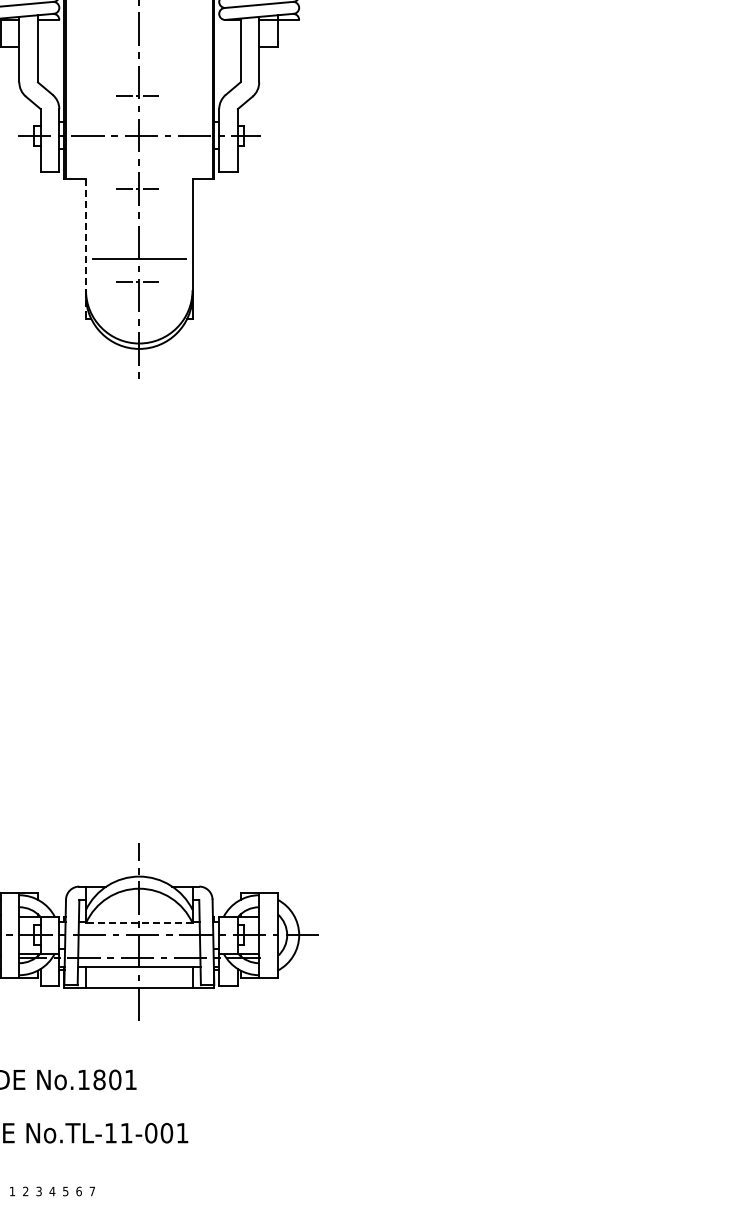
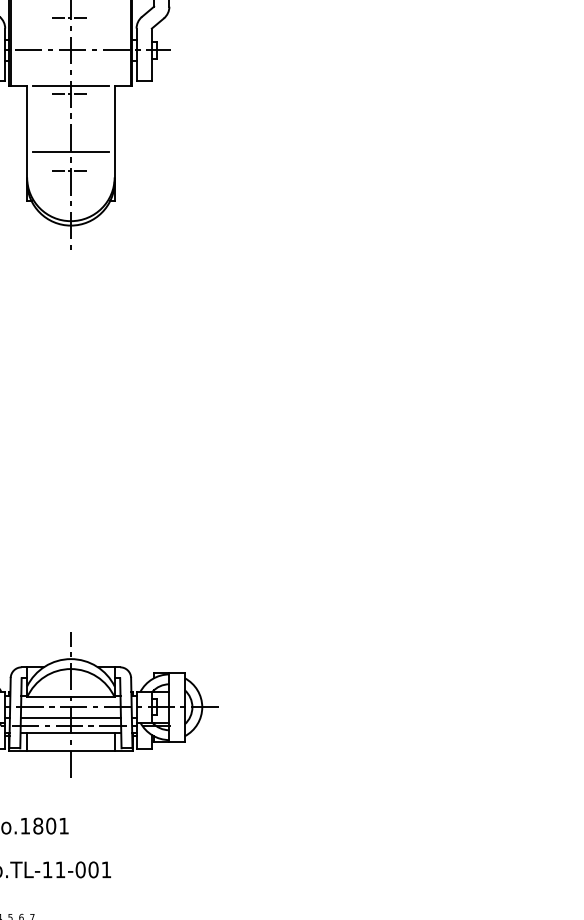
line: (138, 179) -> (70, 86), added
line: (85, 249) -> (26, 143), dashed -> solid
line: (138, 923) -> (70, 697), dashed -> solid
line: (139, 948) -> (71, 718), added

